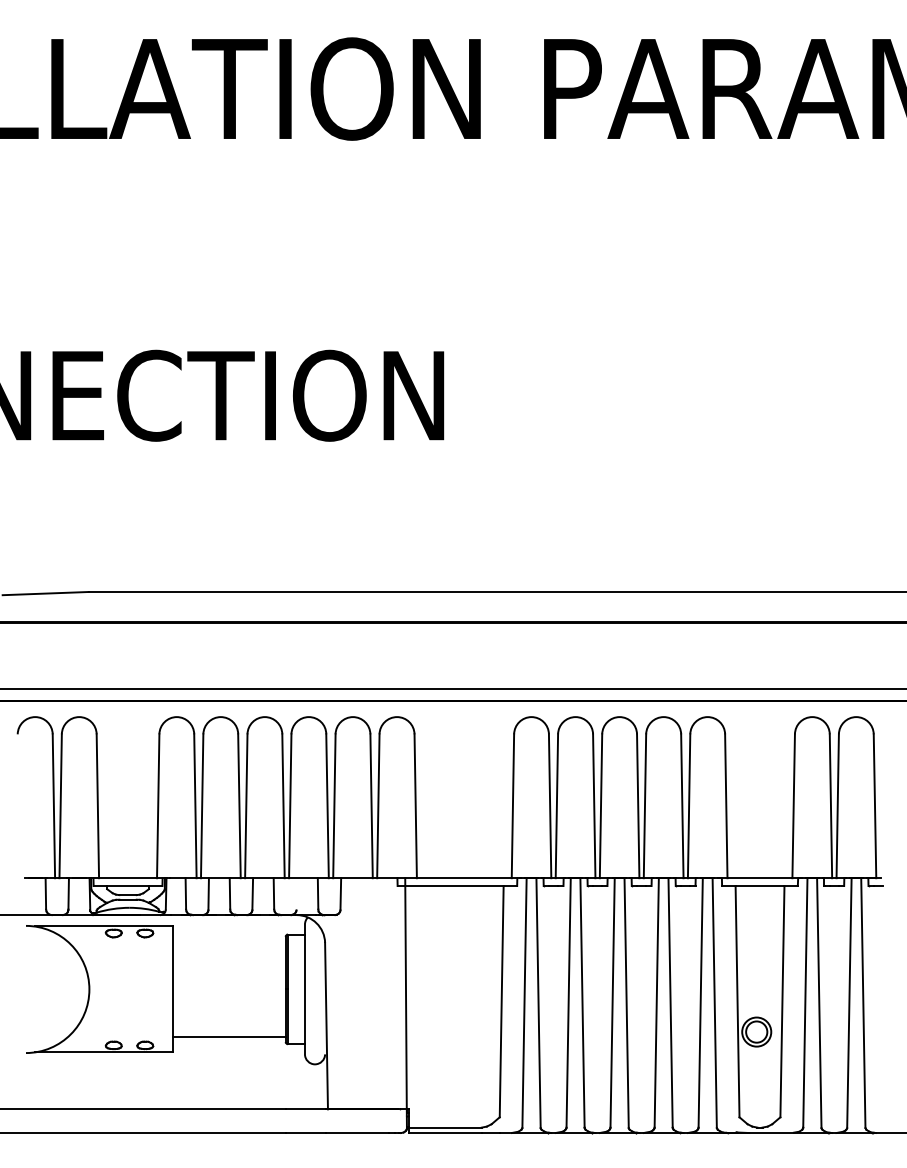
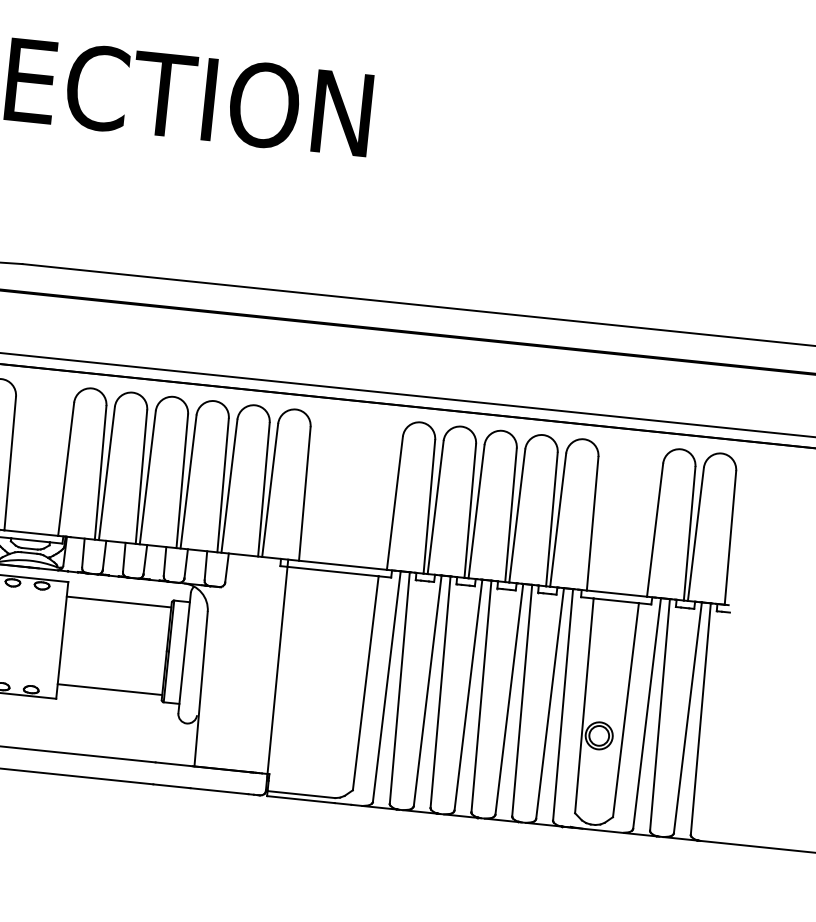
line: (296, 893) -> (185, 563), added
line: (228, 942) -> (118, 602), added

